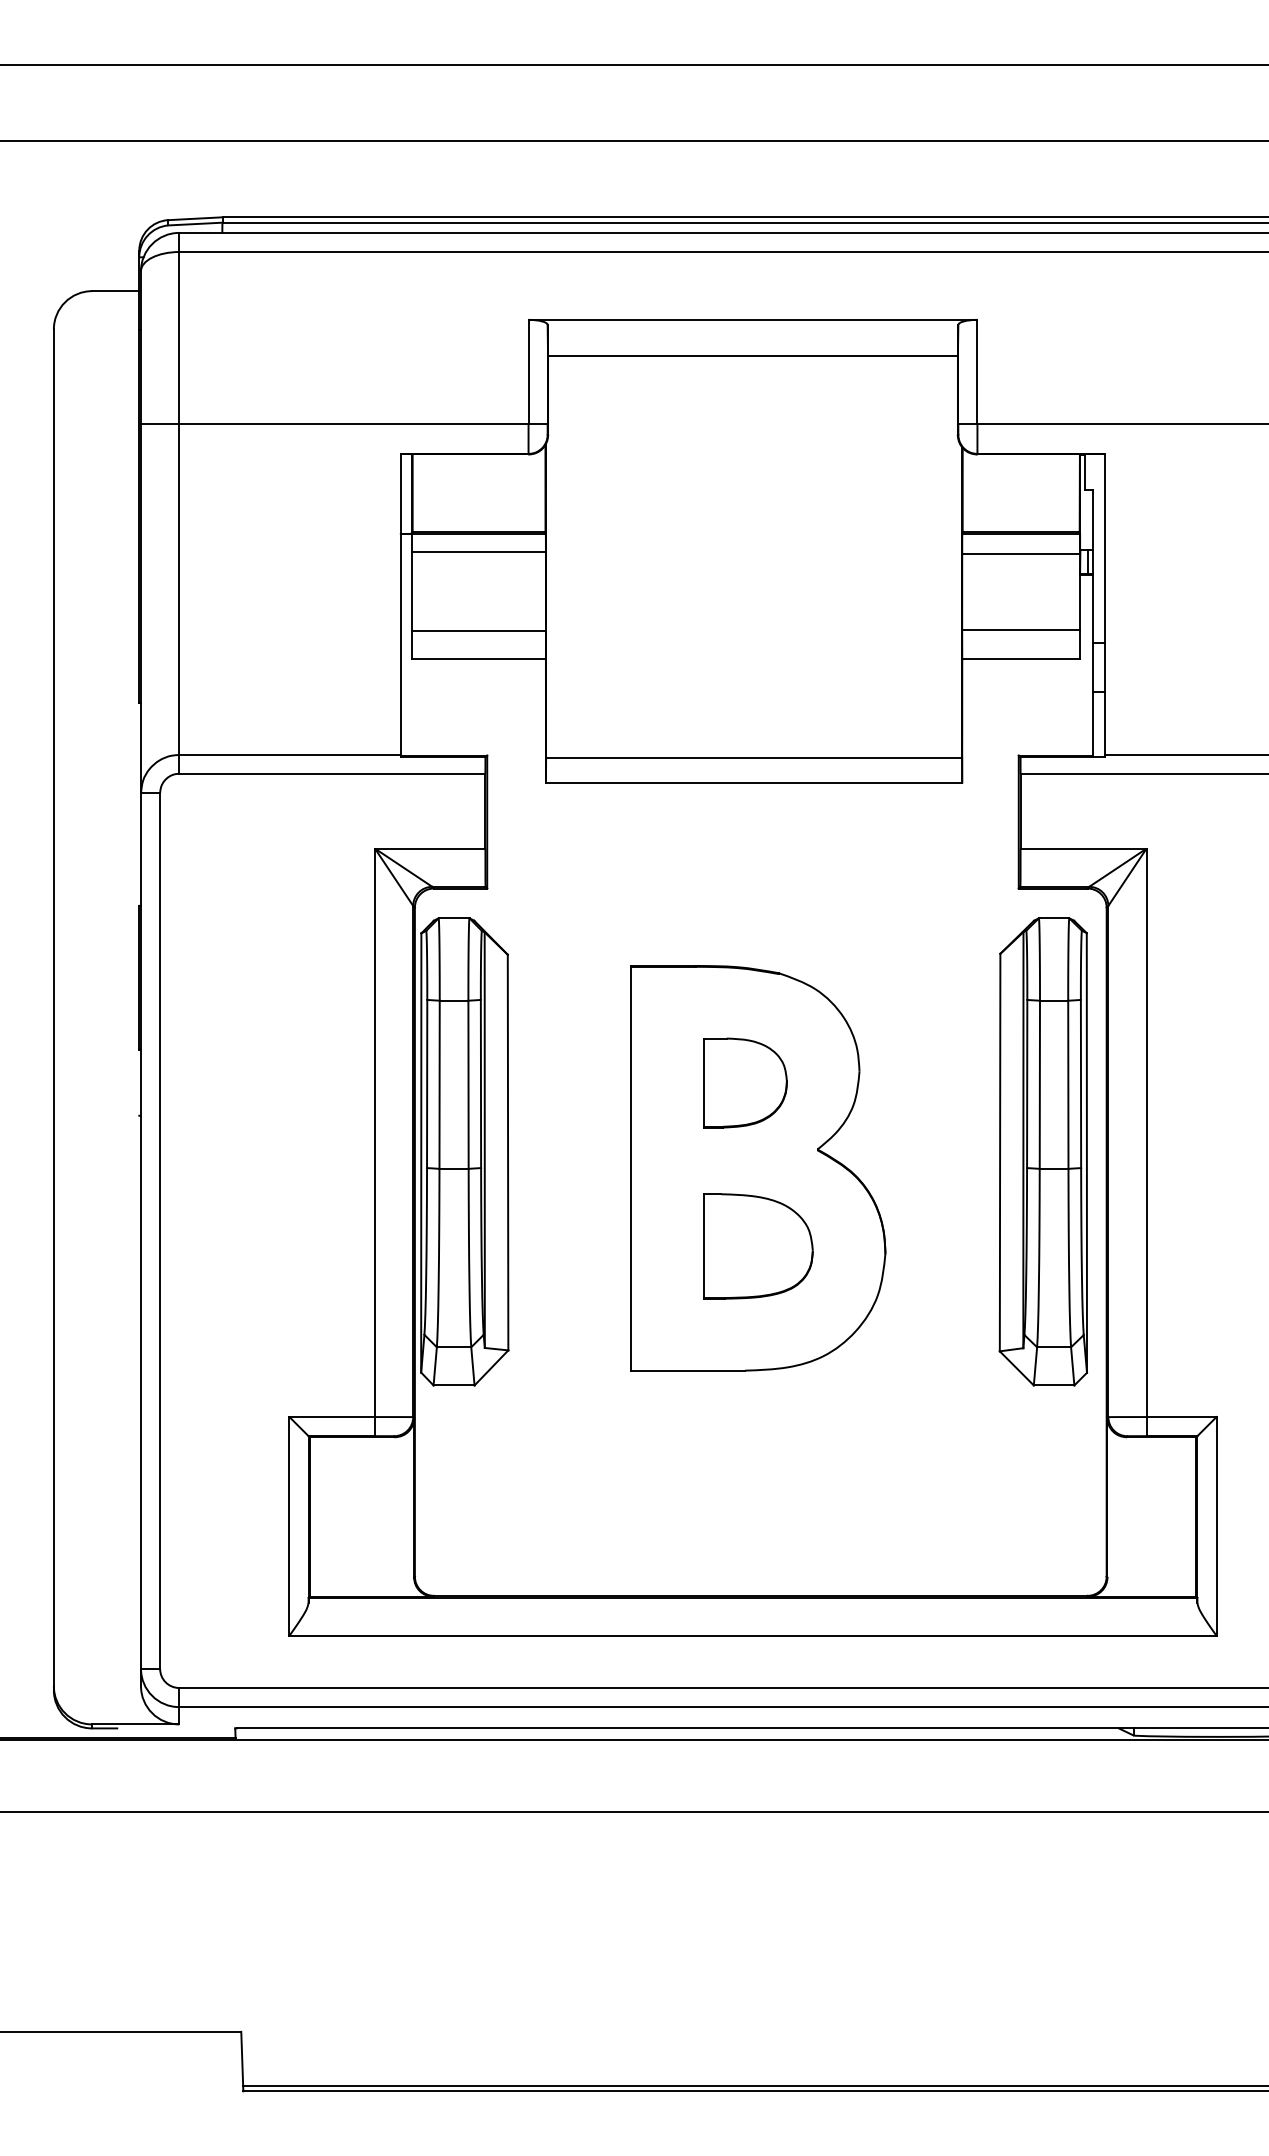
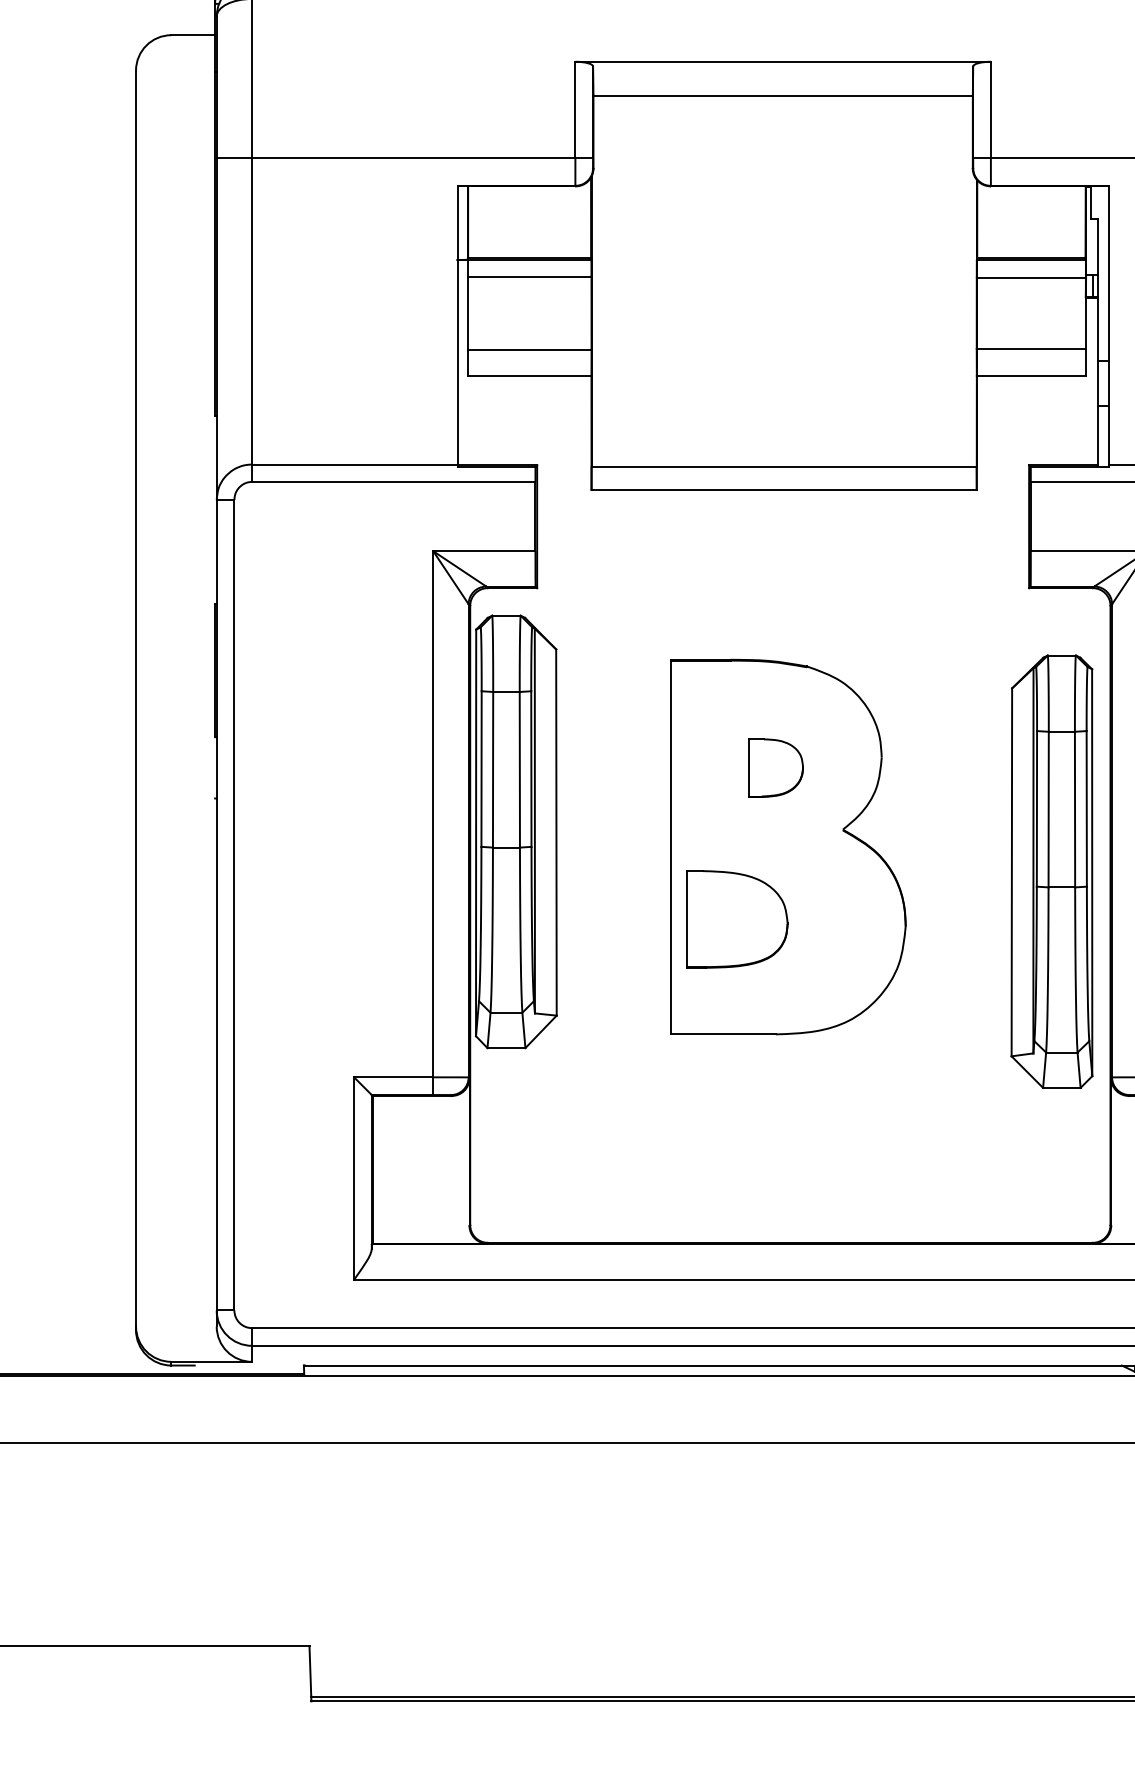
part: (745, 1082) -> (776, 767), size x0.7
part: (1043, 1151) -> (1052, 871), moved
part: (758, 1246) -> (737, 919), moved

